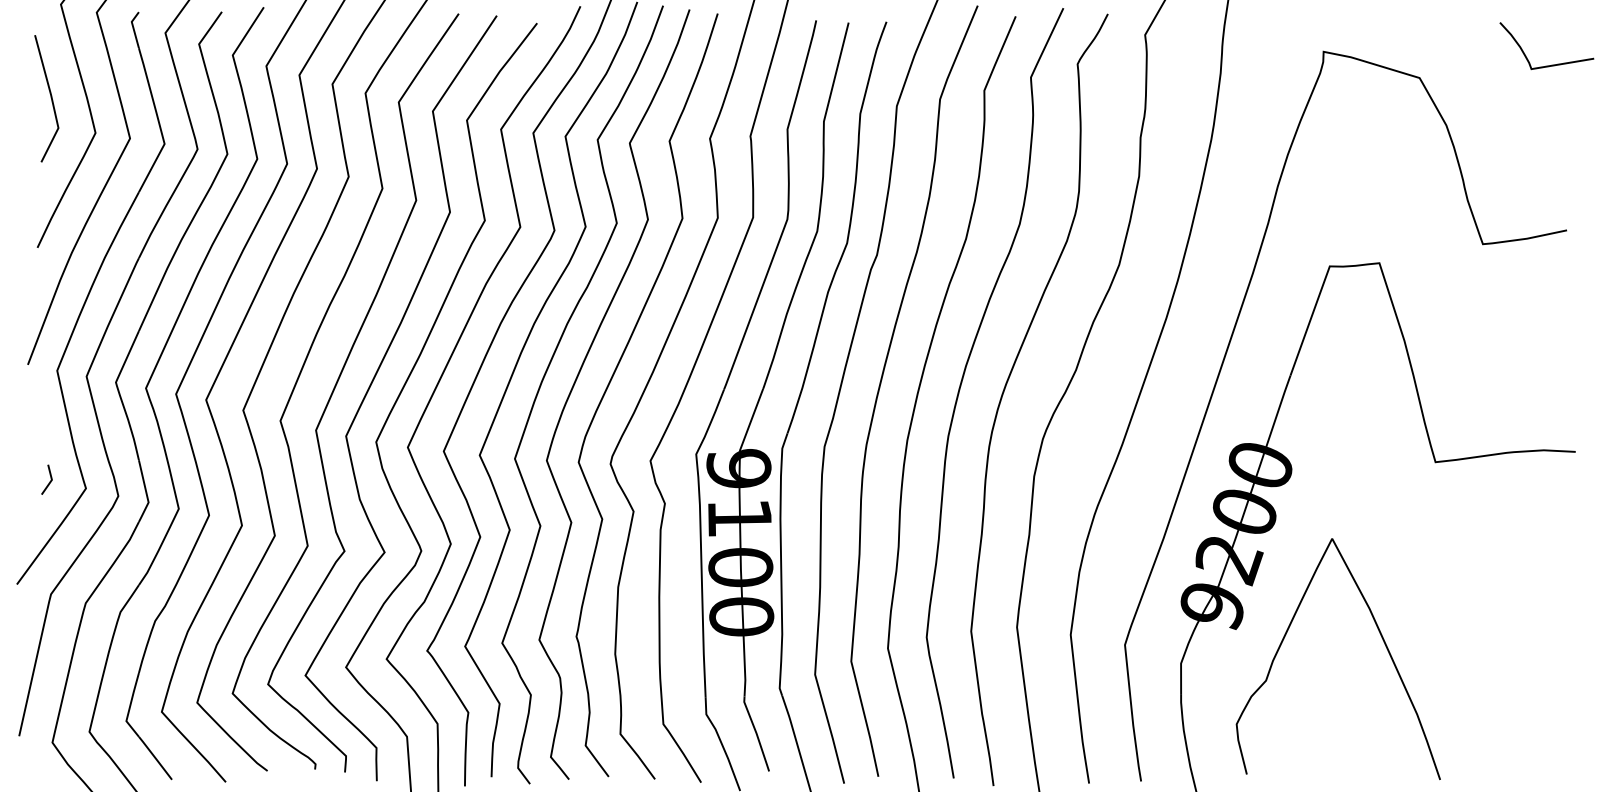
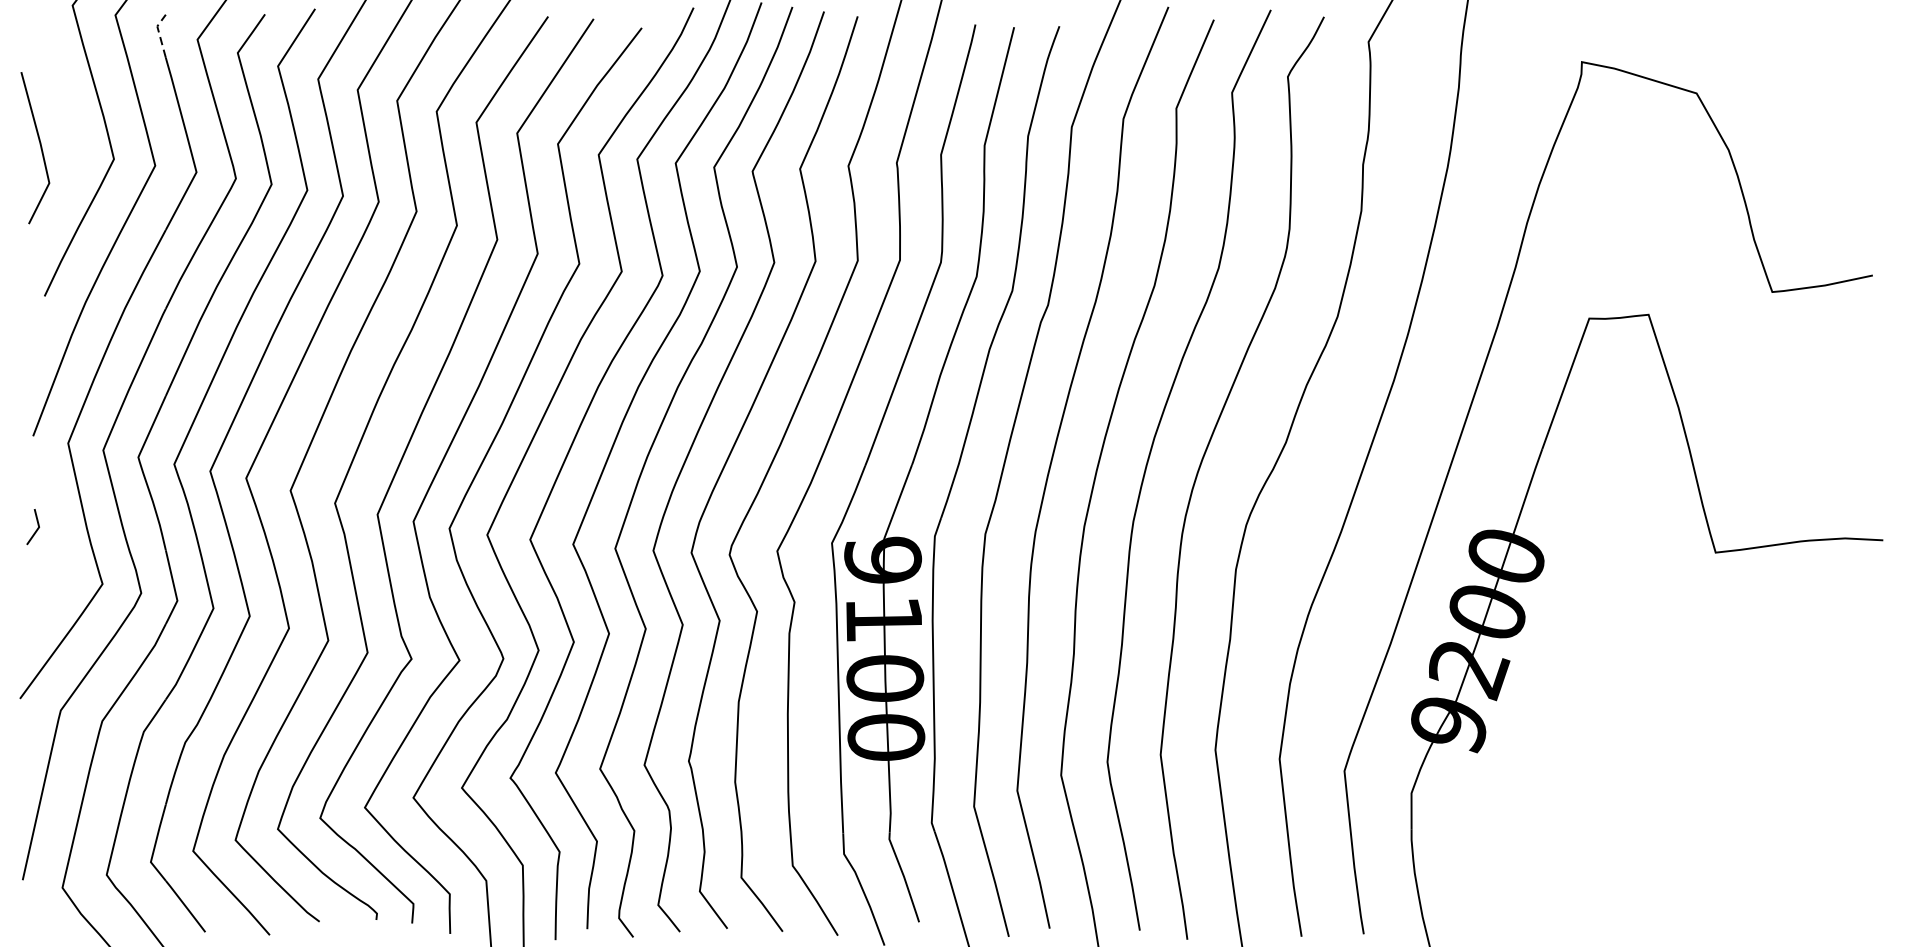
line: (133, 28) -> (159, 34), solid -> dashed
curve: (1551, 64) -> (1854, 77), removed
line: (50, 97) -> (39, 146), moved
line: (49, 481) -> (36, 529), moved
curve: (1382, 640) -> (1652, 765), removed

